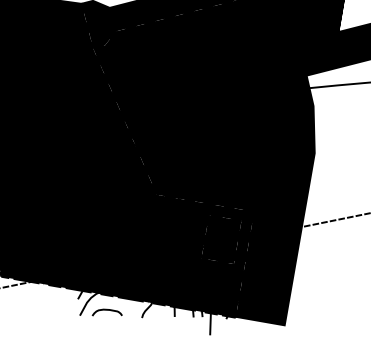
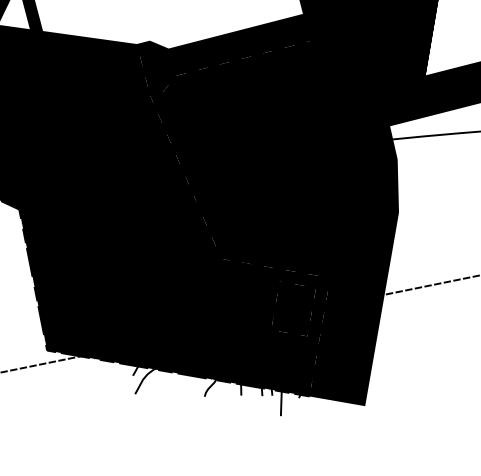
curve: (107, 310) -> (165, 388), removed

